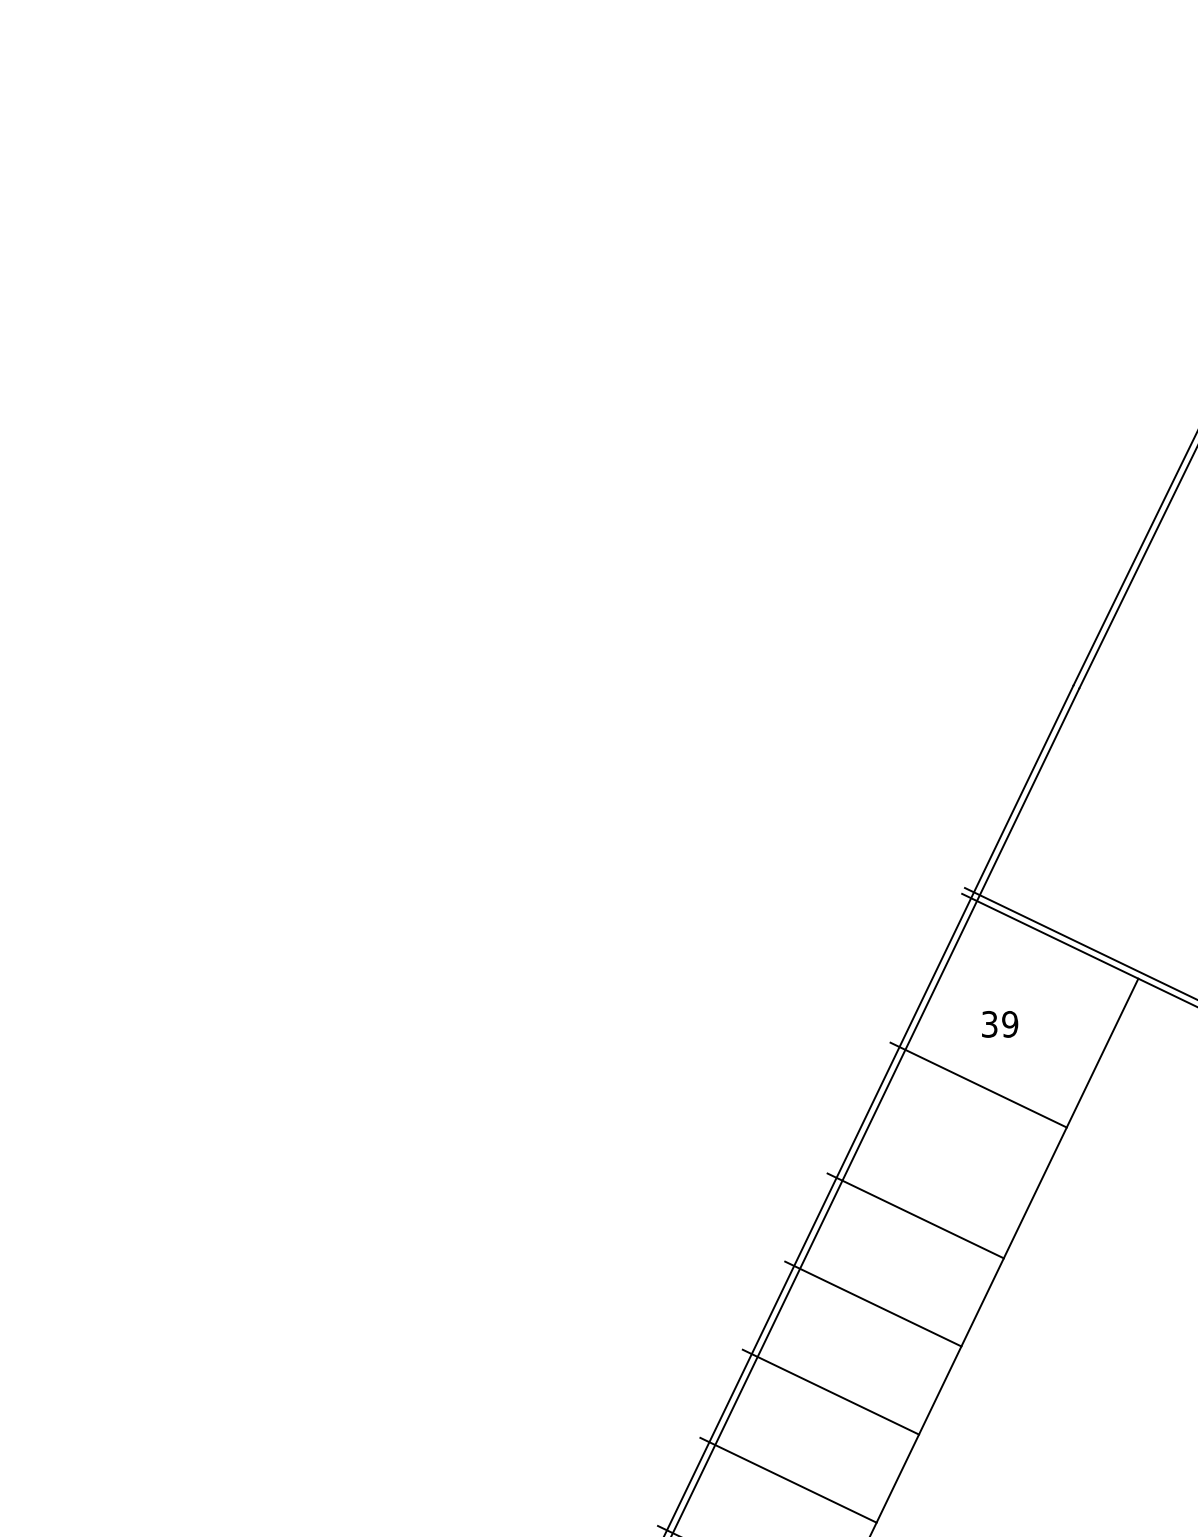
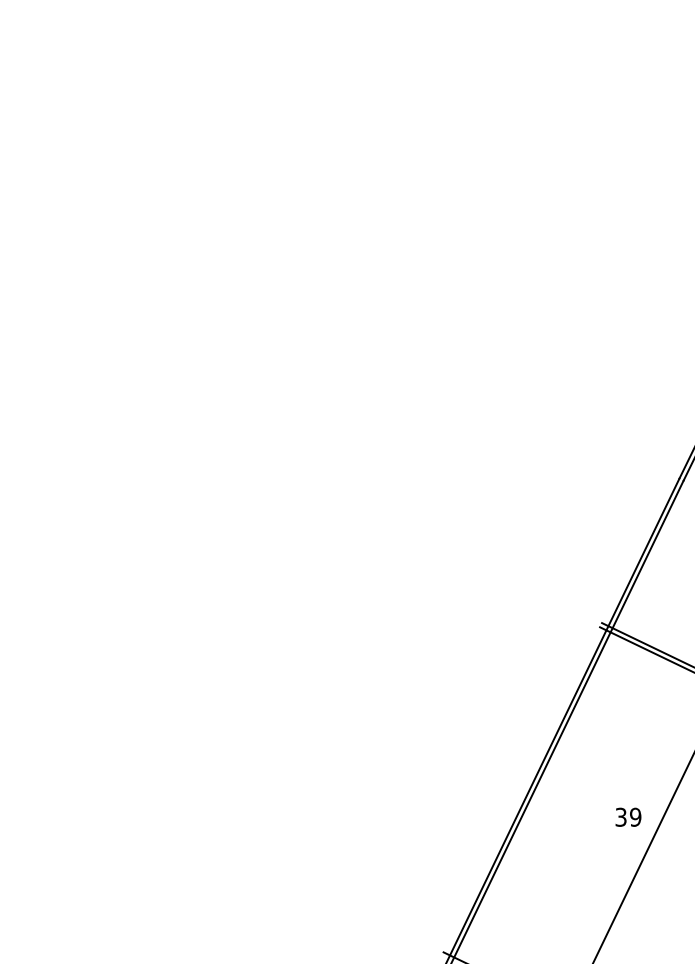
text: (1000, 1024) -> (628, 817), moved
line: (978, 1084) -> (611, 763), removed
line: (915, 1215) -> (566, 856), removed
line: (873, 1303) -> (536, 919), removed

